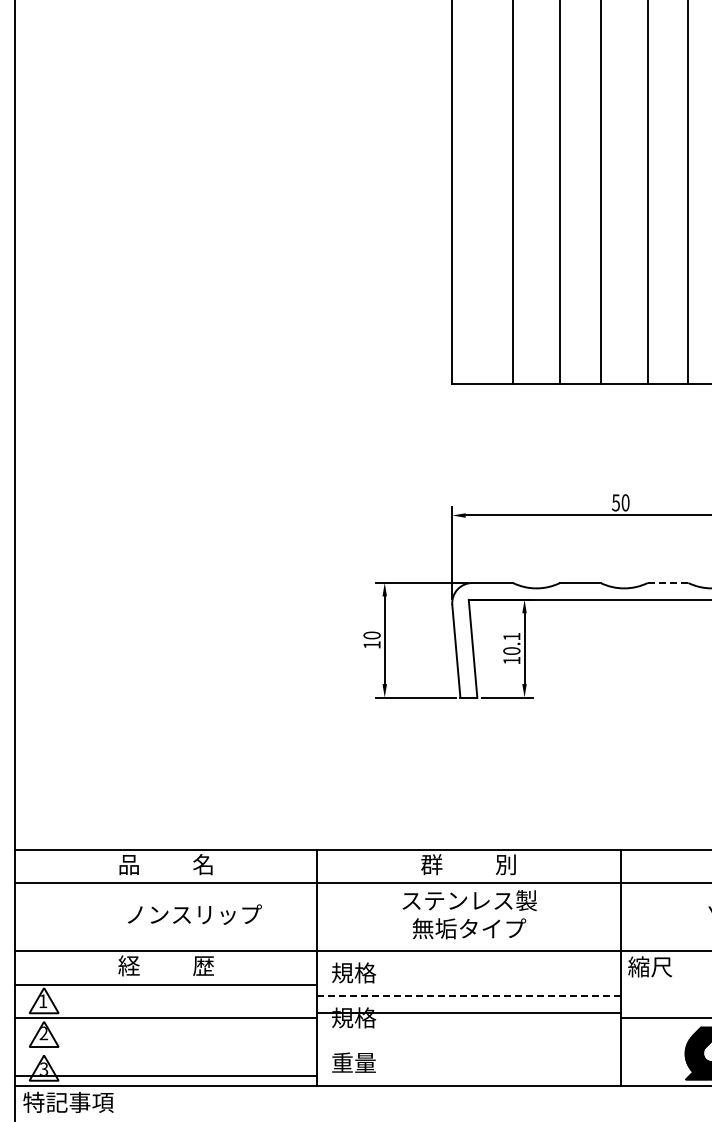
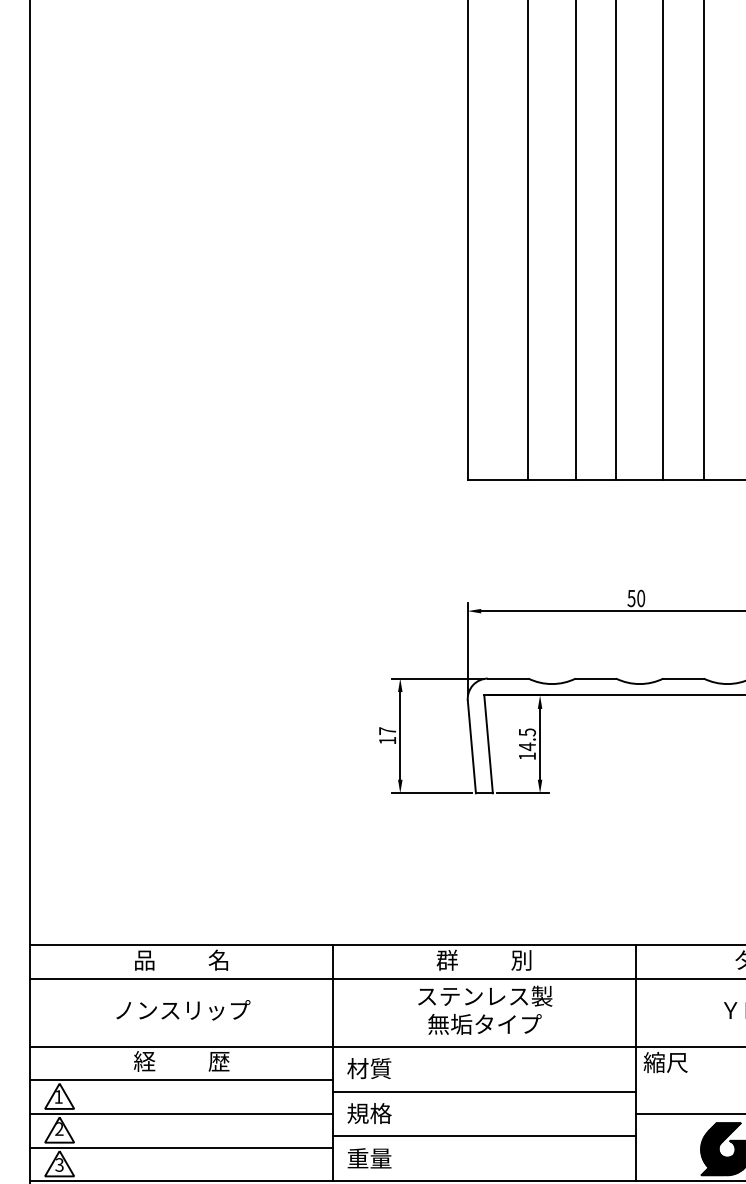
line: (668, 582) -> (684, 678), dashed -> solid
text: (371, 634) -> (387, 730), 10 -> 17
text: (511, 643) -> (527, 739), 10.1 -> 14.5
text: (194, 914) -> (183, 1010), moved
text: (353, 972) -> (369, 1068), 規格 -> 材質
line: (468, 995) -> (484, 1091), dashed -> solid
line: (468, 1012) -> (484, 1136), moved
line: (165, 1075) -> (181, 1147), moved

